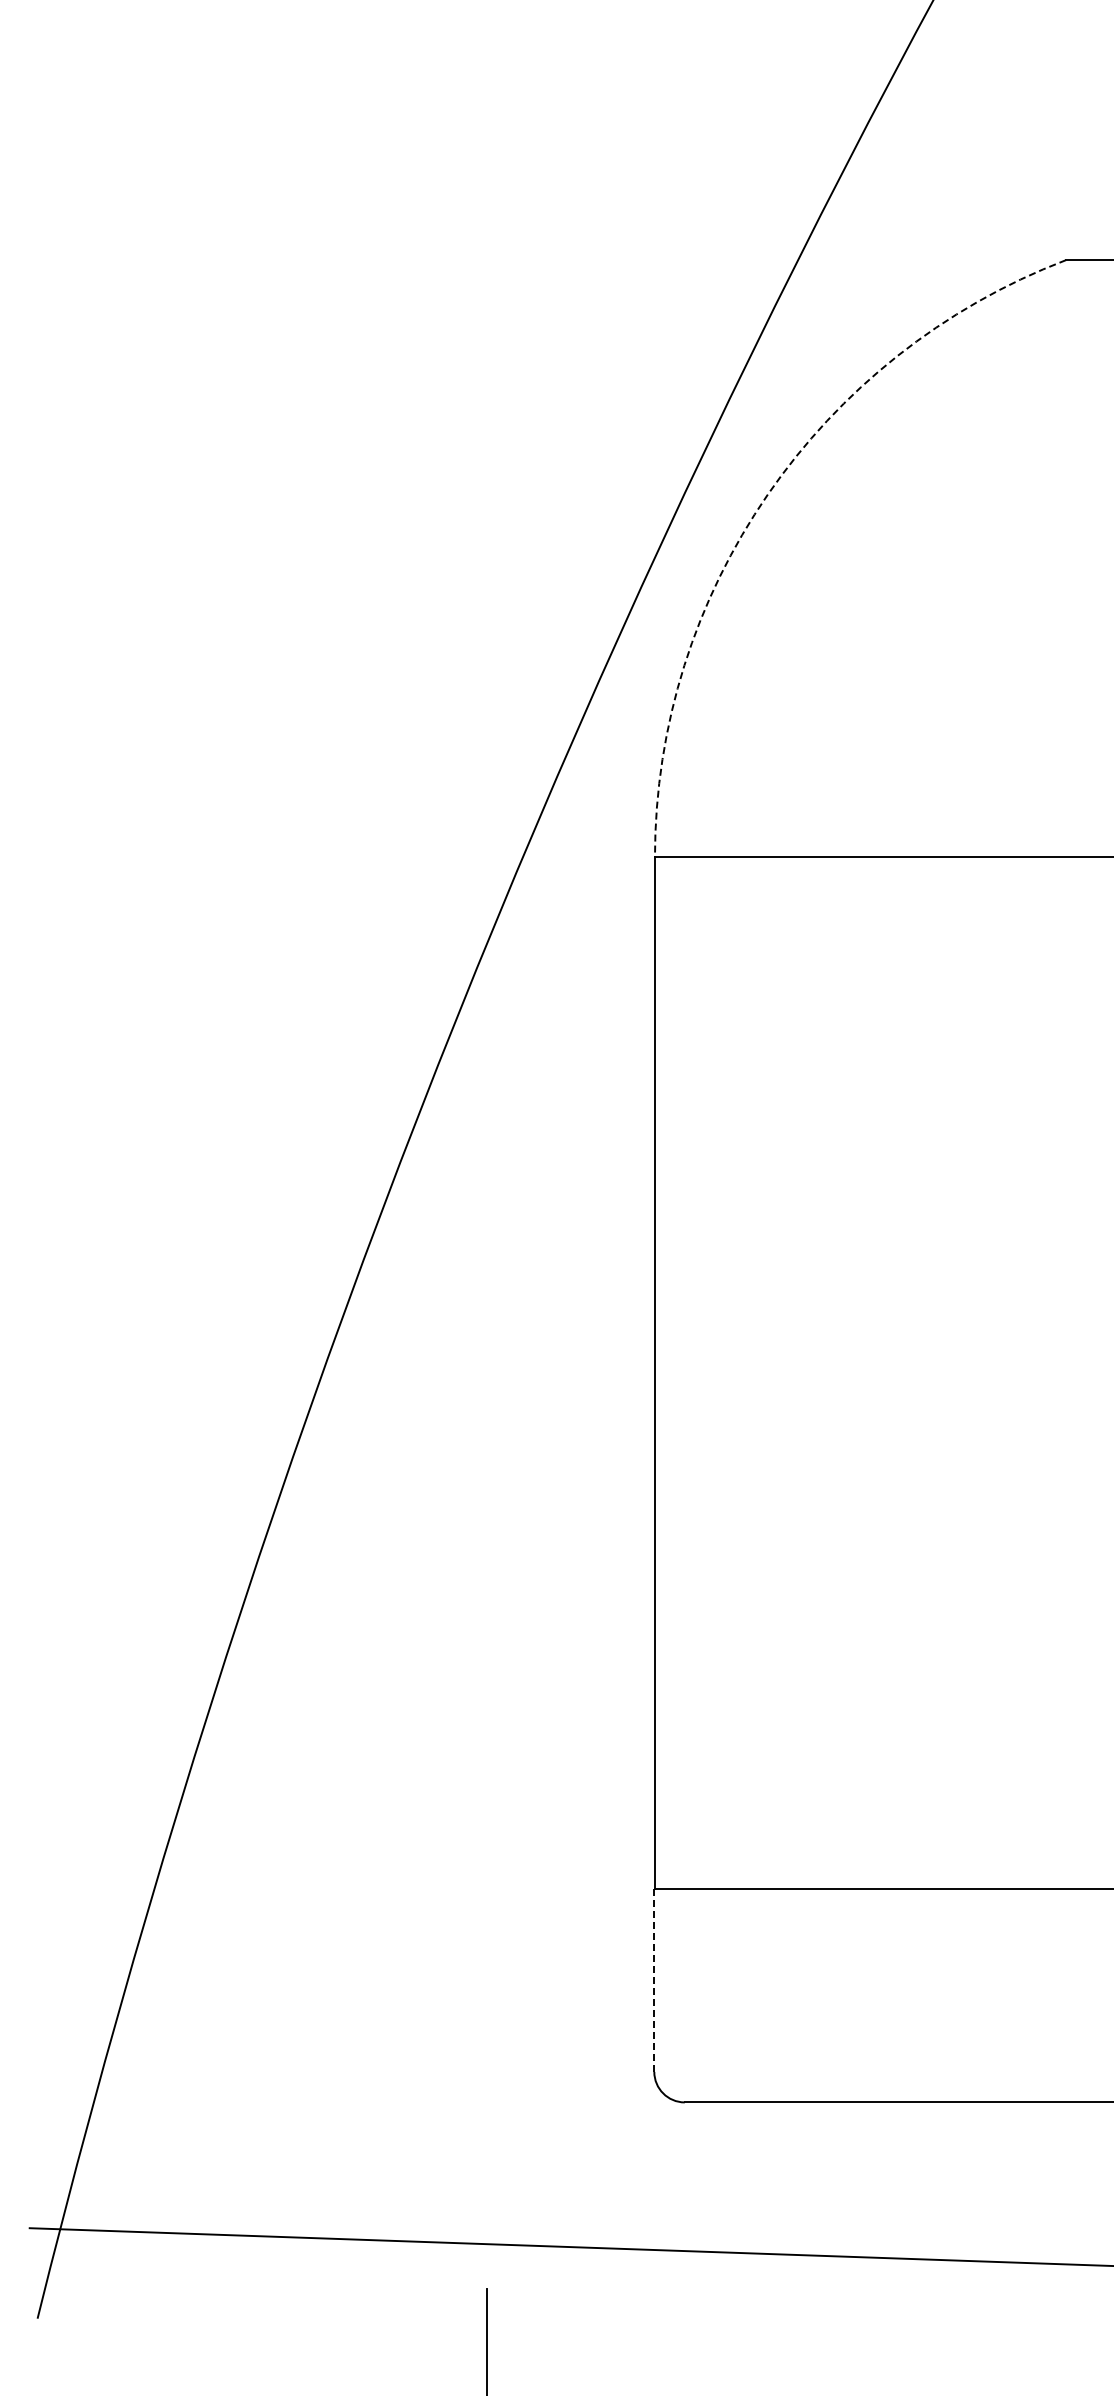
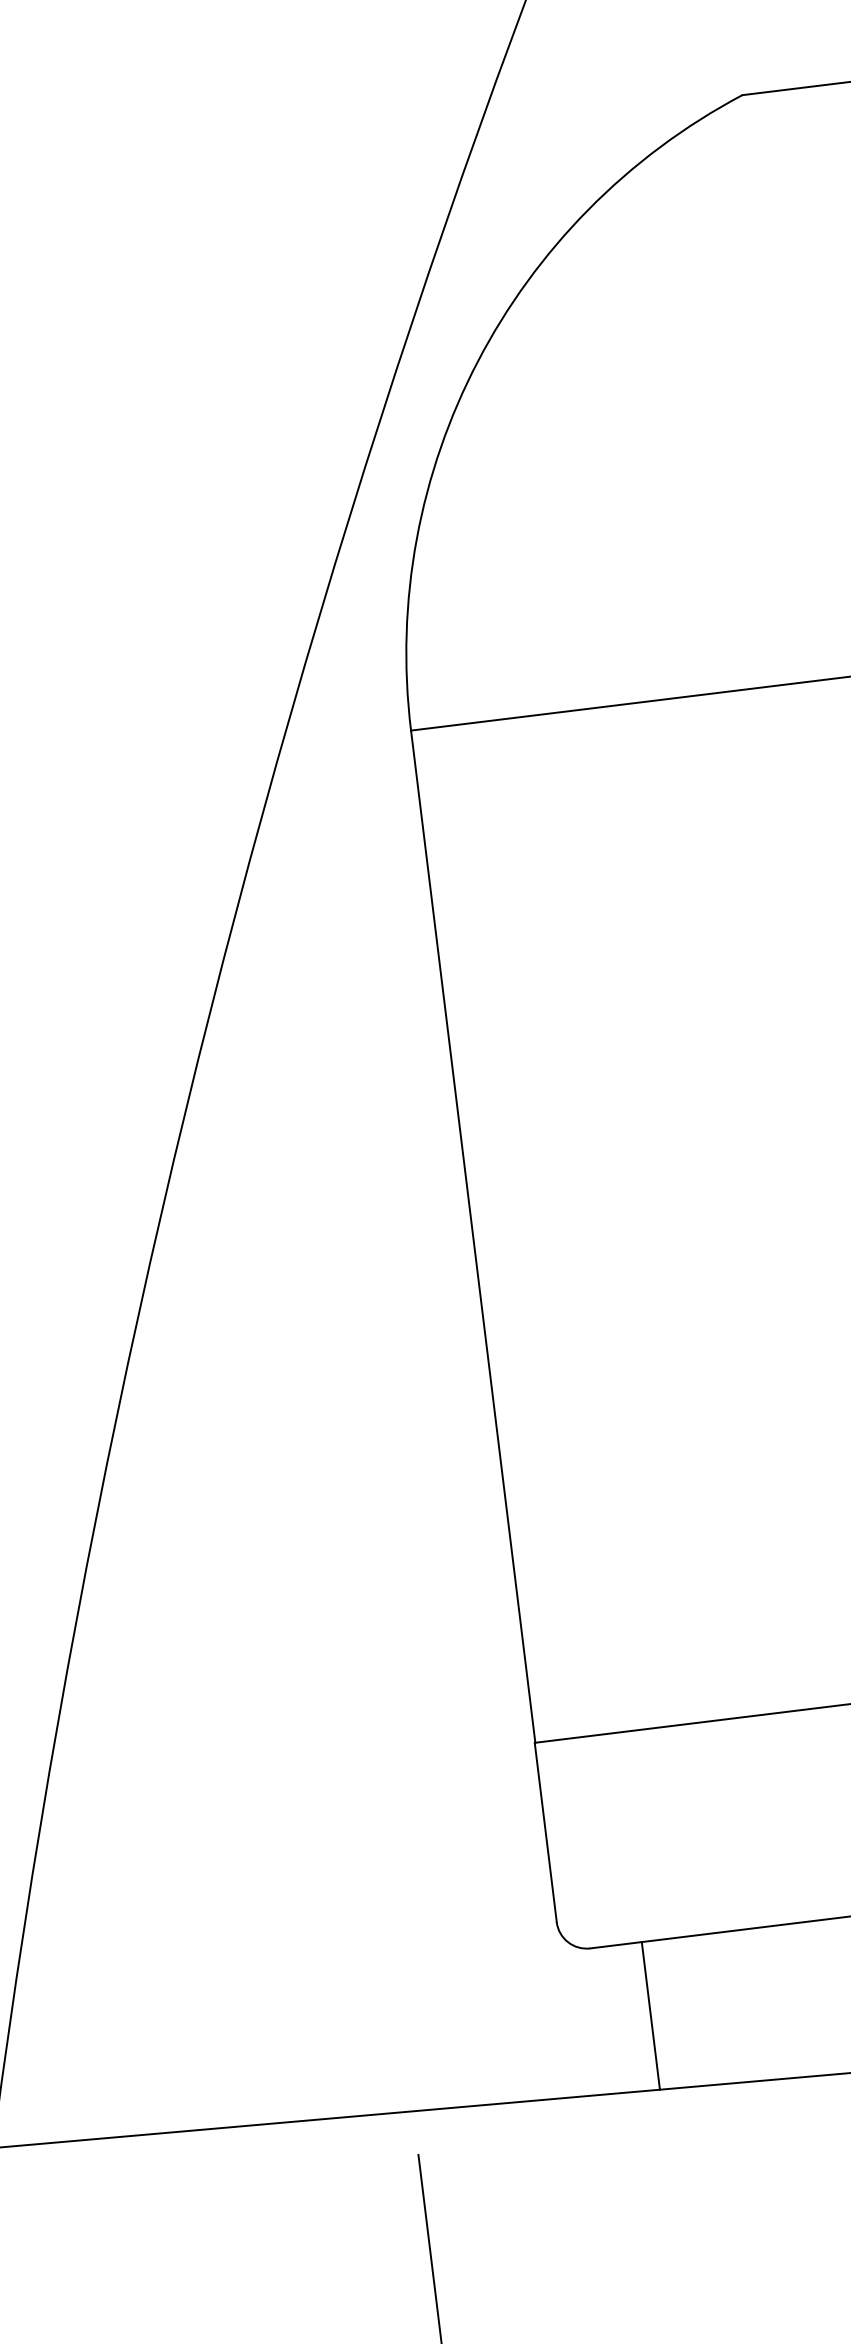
arc: (767, 494) -> (477, 361), dashed -> solid
line: (654, 1980) -> (545, 1832), dashed -> solid
line: (737, 2177) -> (651, 2015), added

